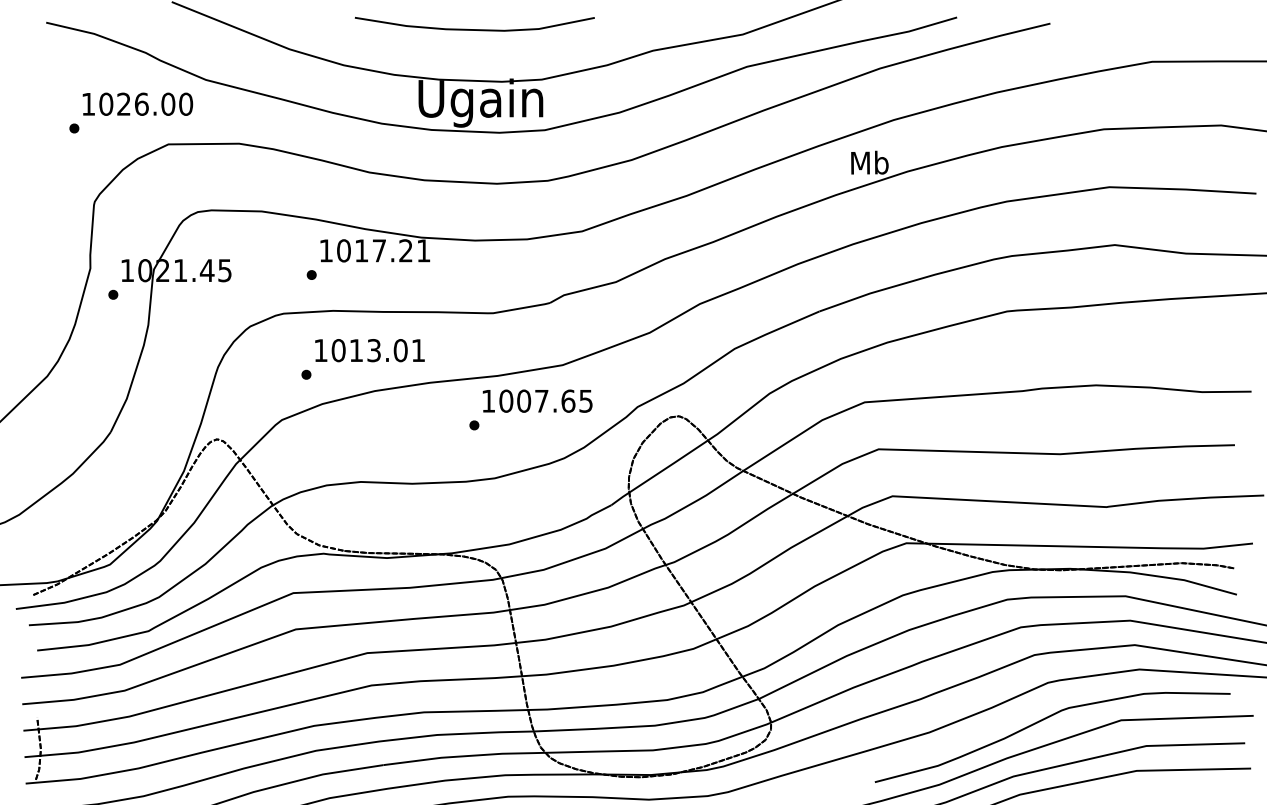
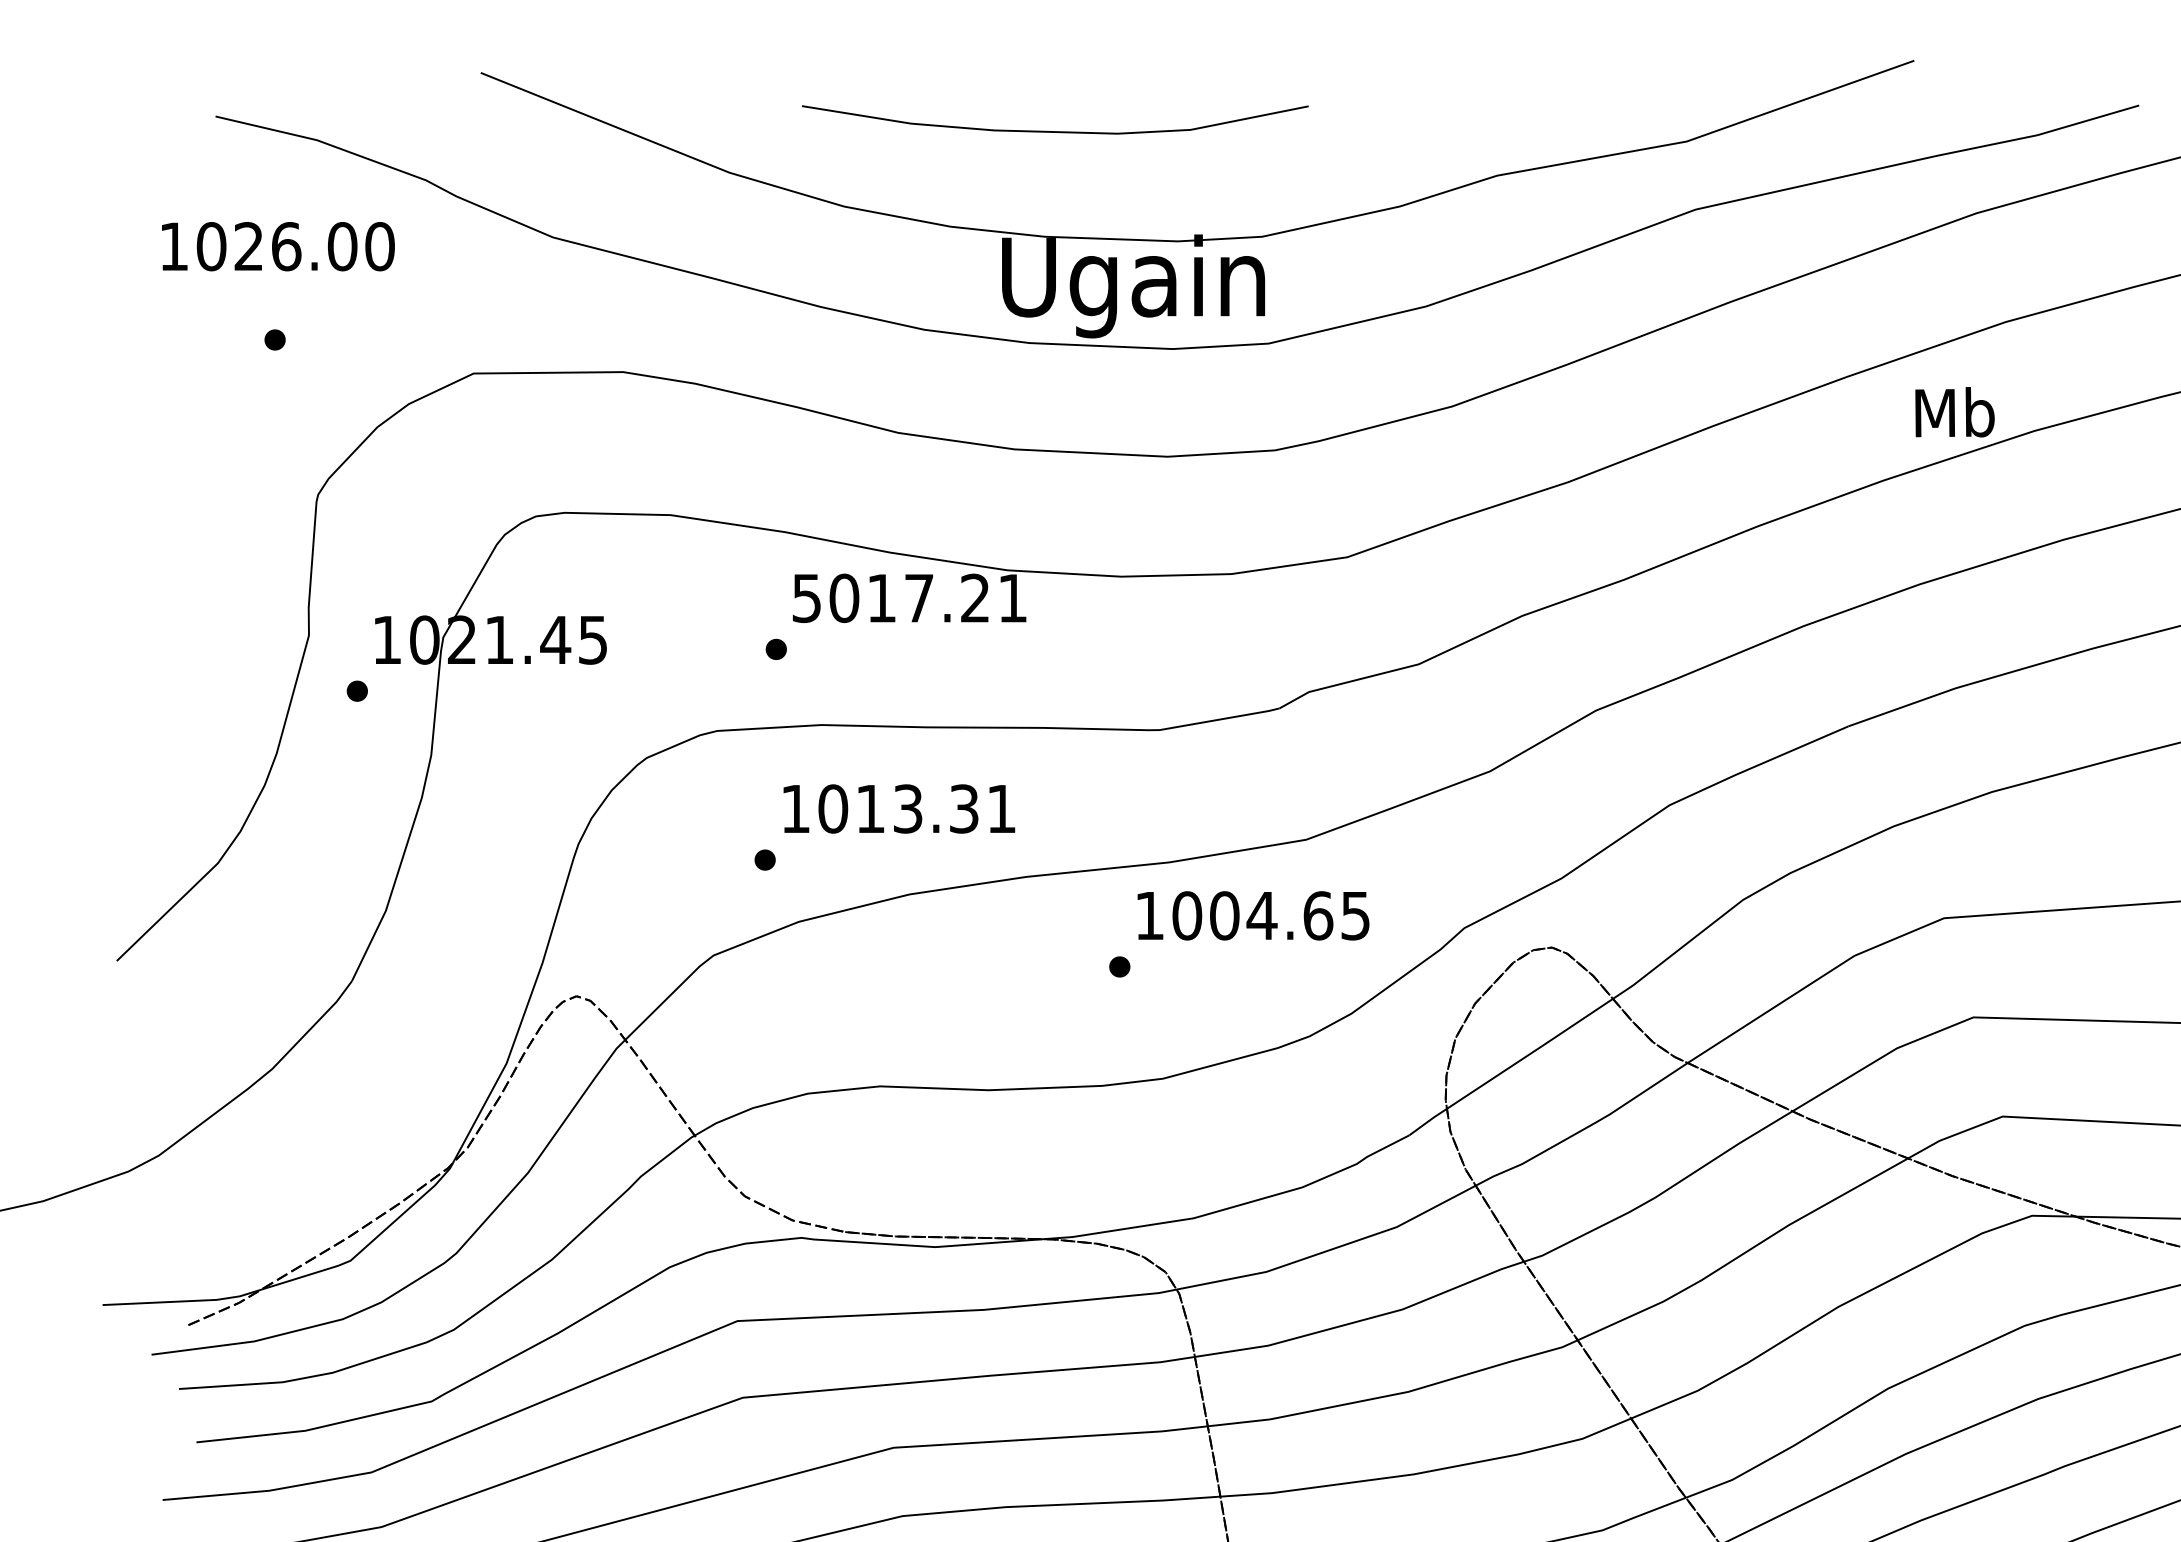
curve: (474, 29) -> (1054, 130), moved
text: (137, 103) -> (277, 244), moved
text: (325, 250) -> (805, 597), 1017.21 -> 5017.21
text: (400, 350) -> (963, 808), 1013.01 -> 1013.31
text: (541, 401) -> (1261, 916), 1007.65 -> 1004.65

